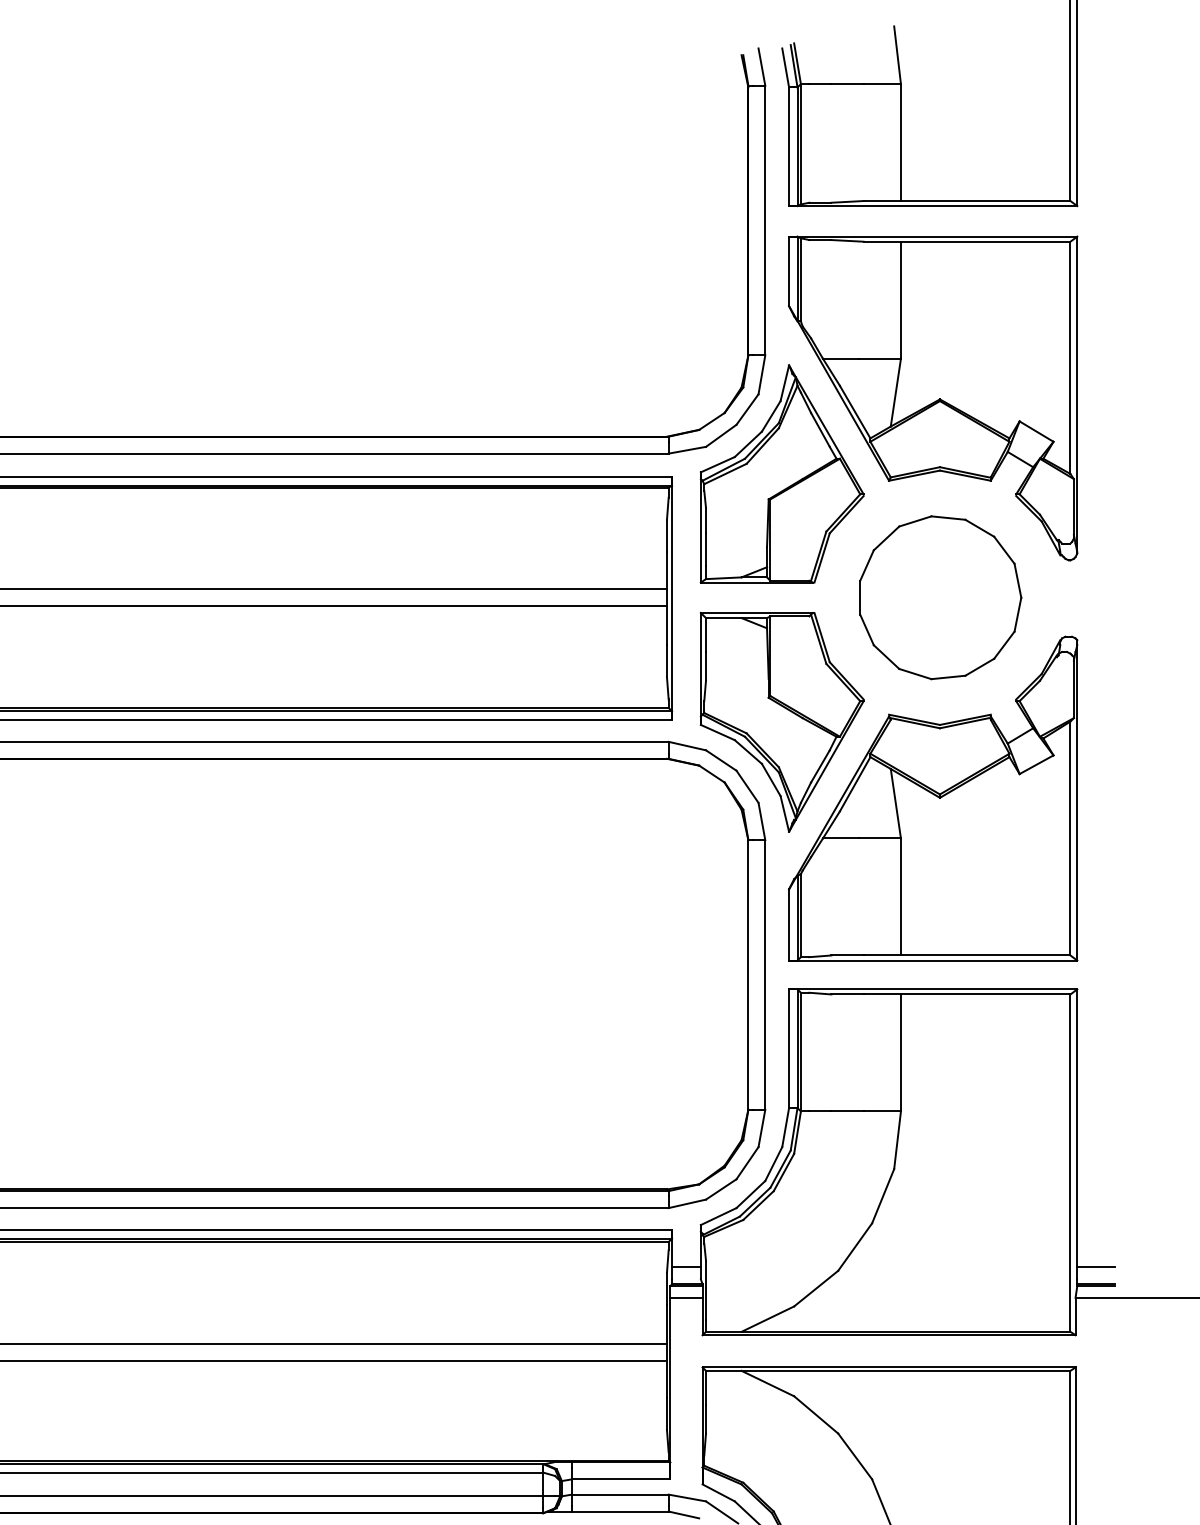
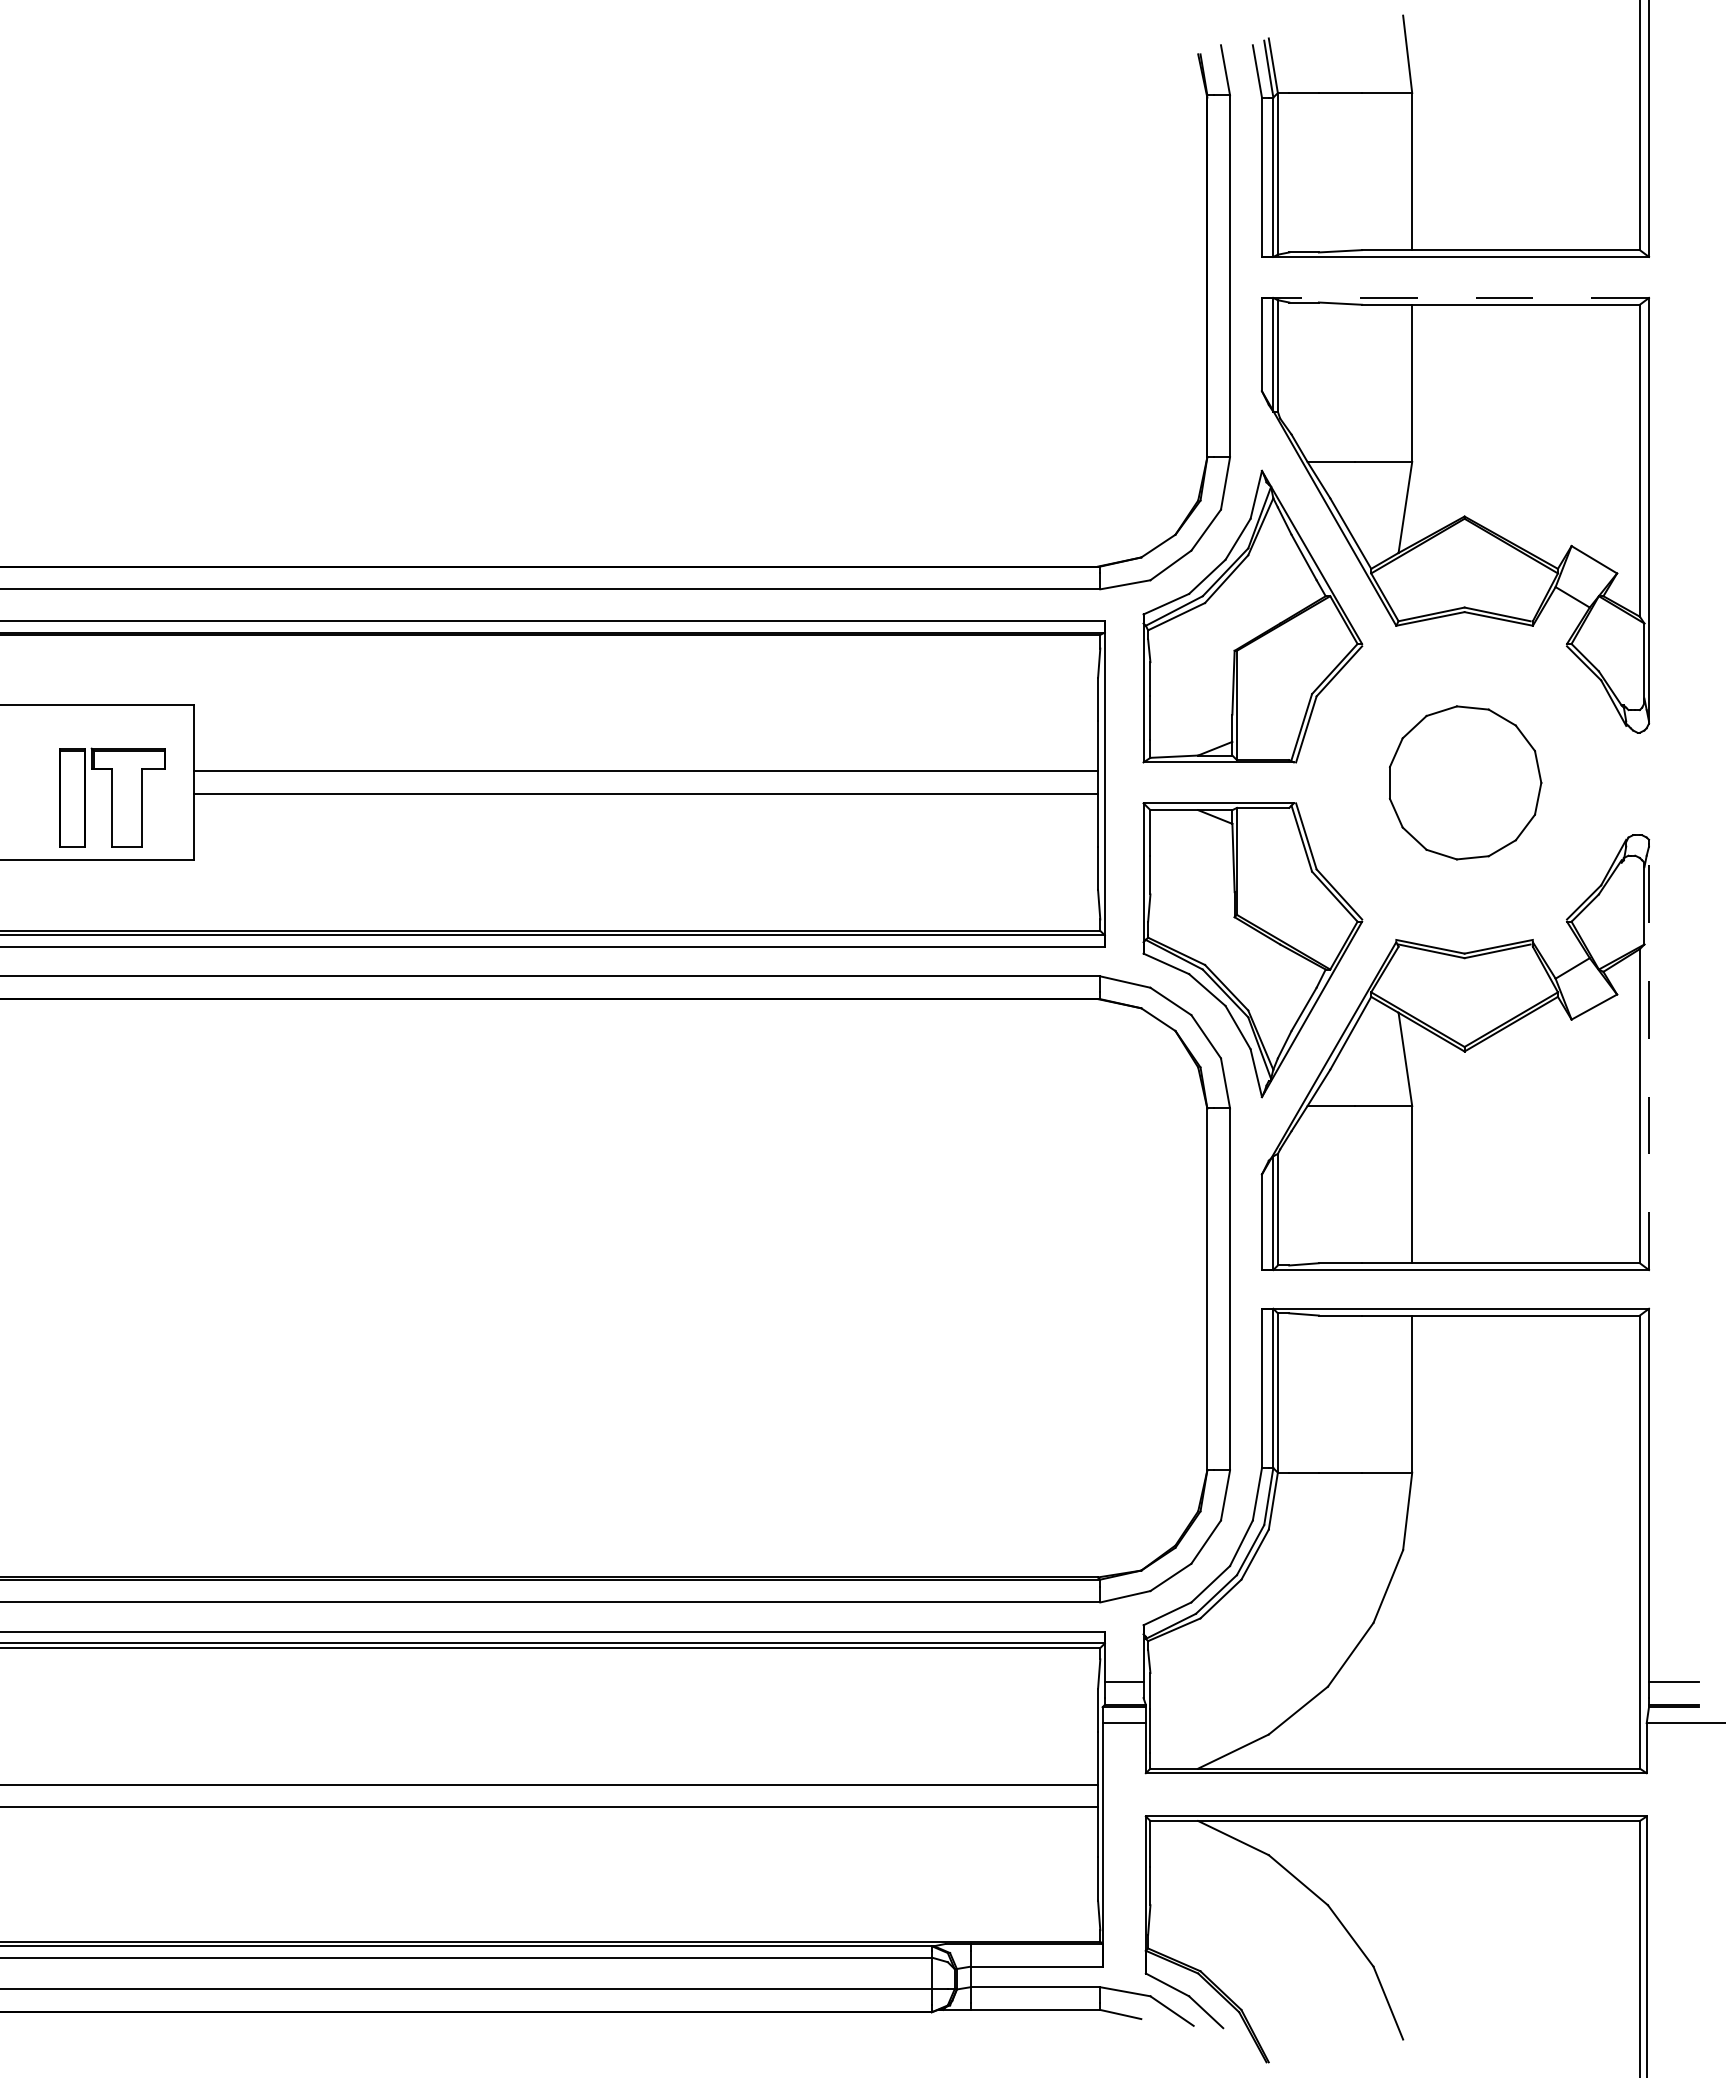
line: (933, 236) -> (1455, 297), solid -> dashed
part: (940, 597) -> (1465, 782), size x0.7
line: (1077, 803) -> (1649, 1058), solid -> dashed

